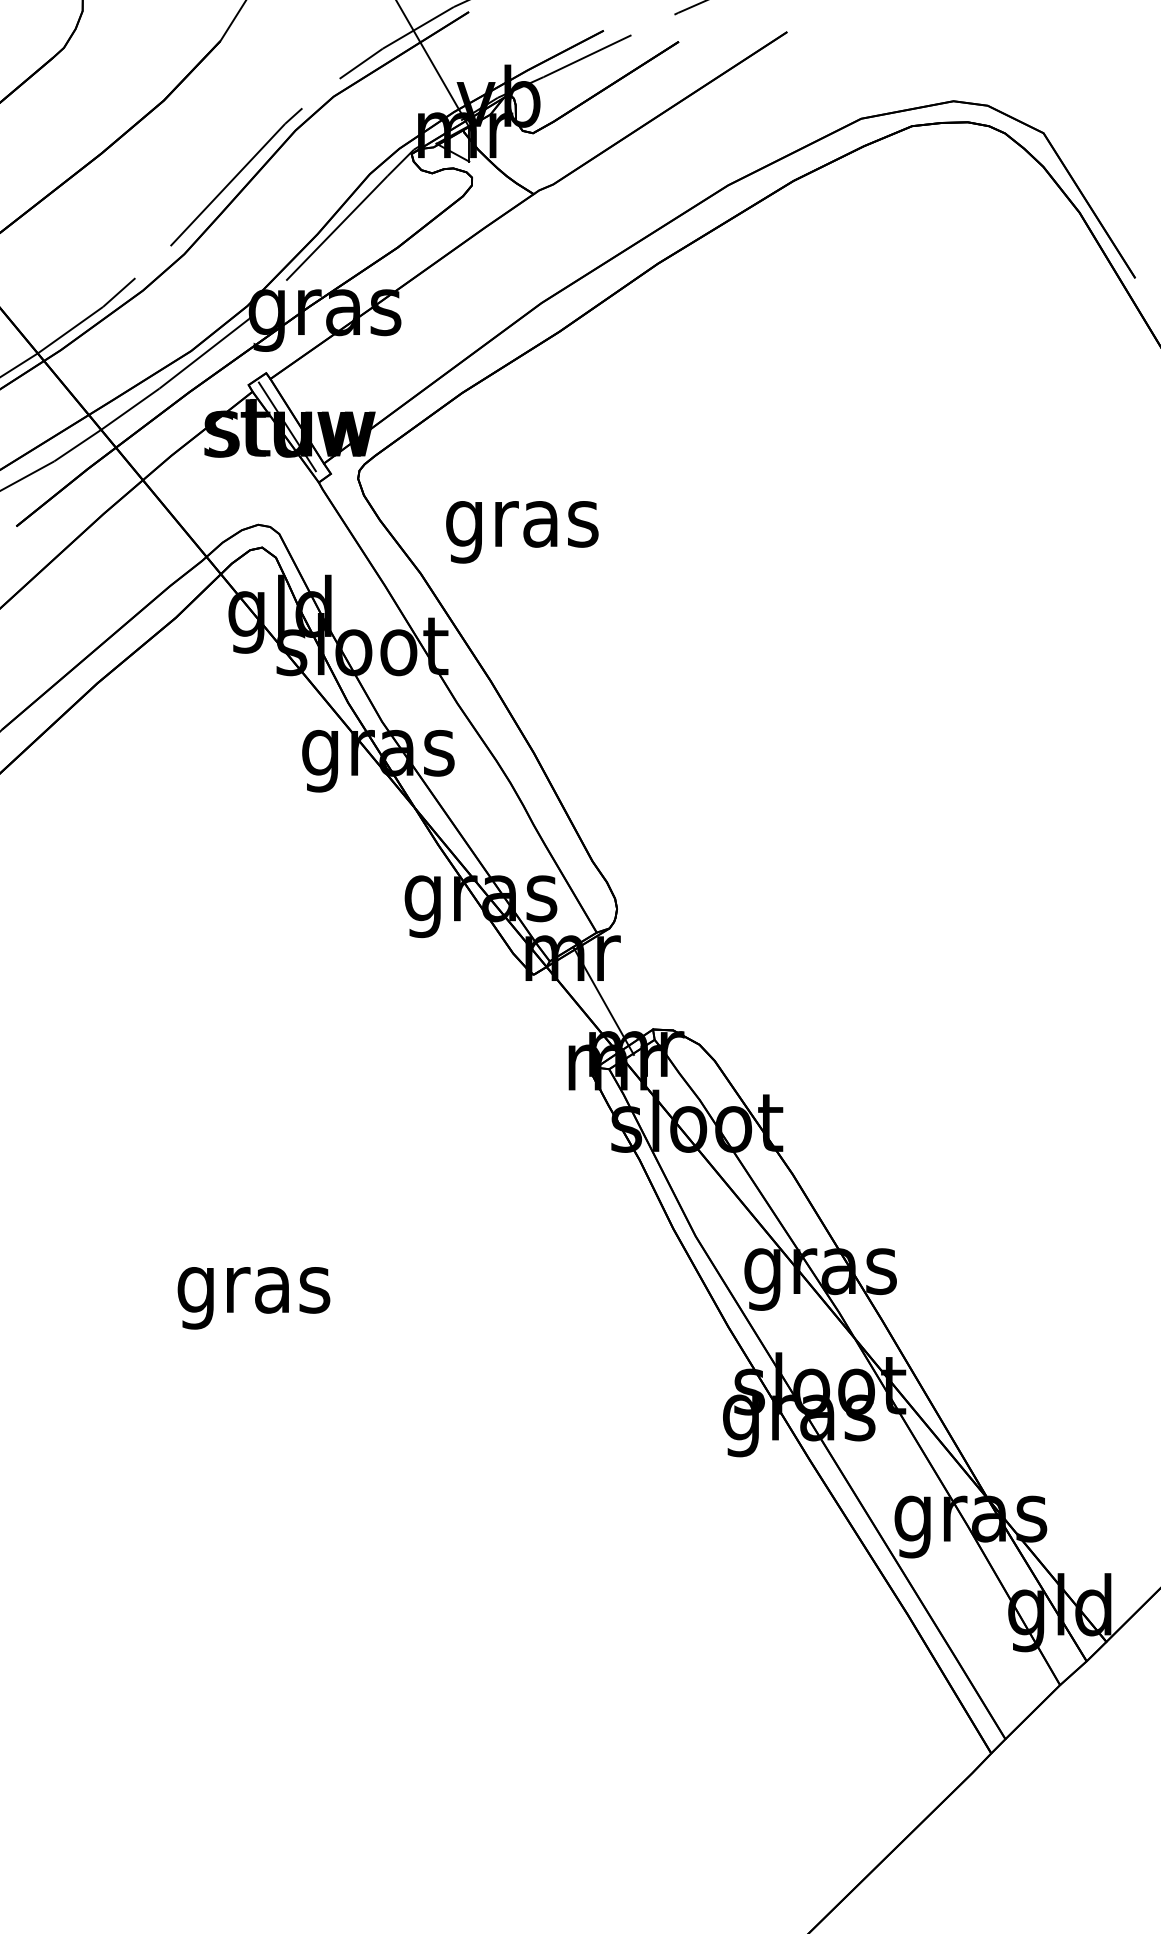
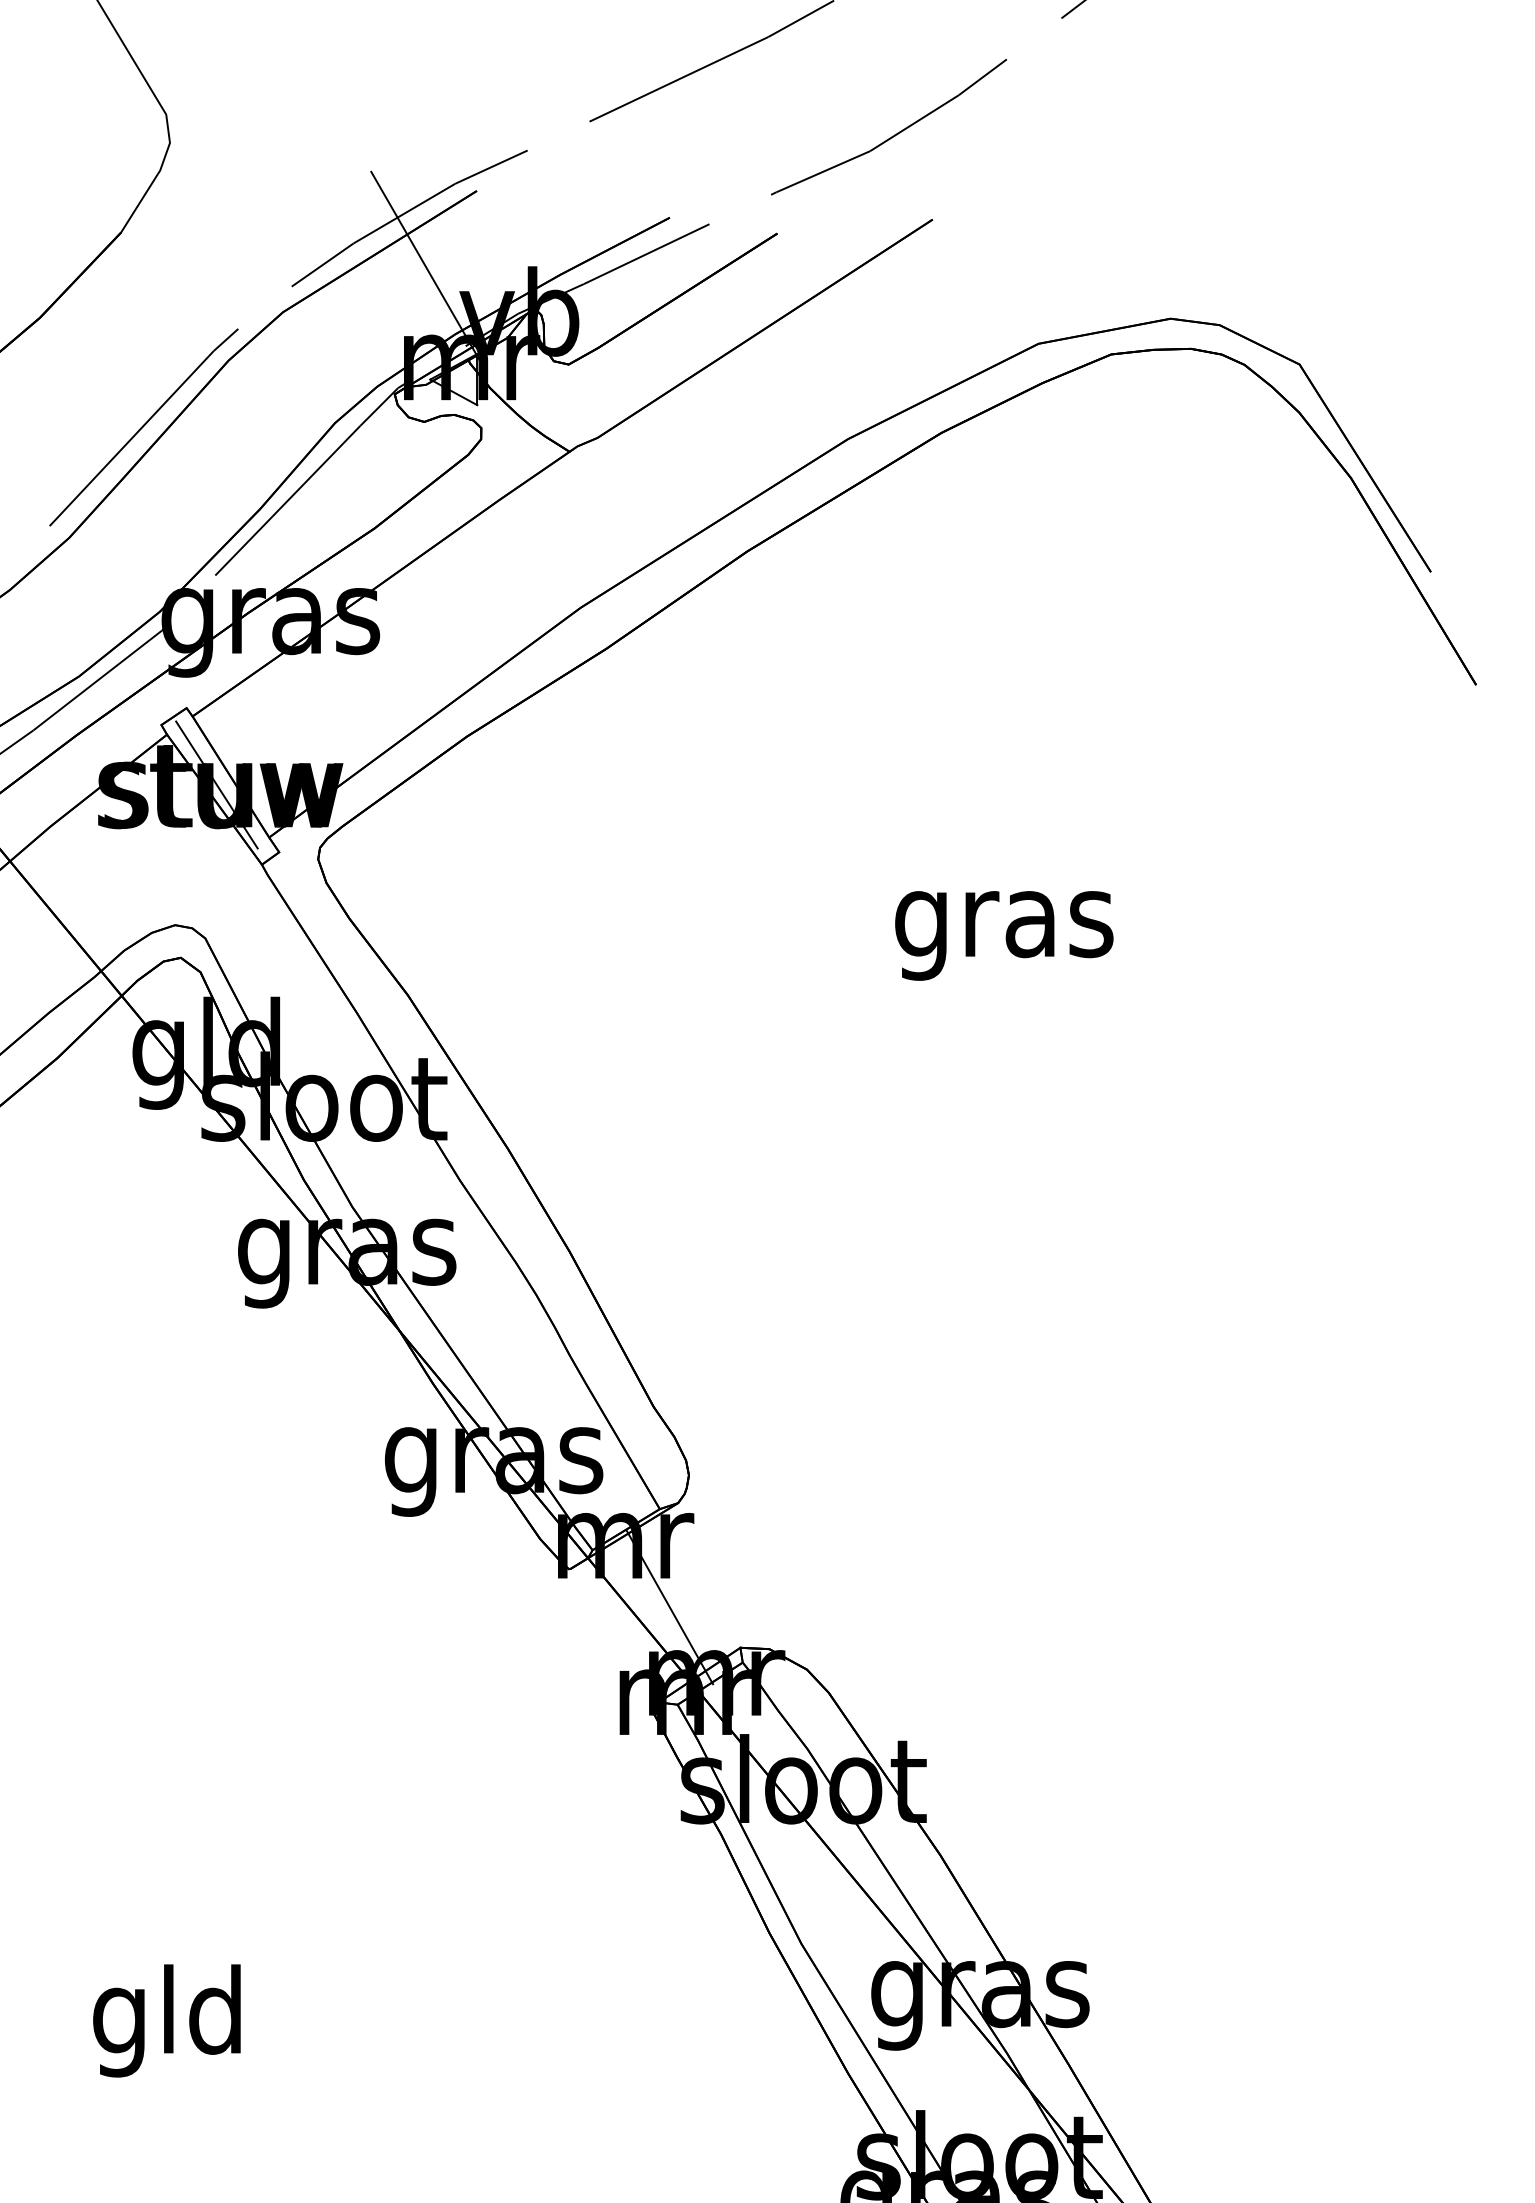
text: (522, 532) -> (1004, 936), moved
text: (253, 1289) -> (168, 2020), gras -> gld

